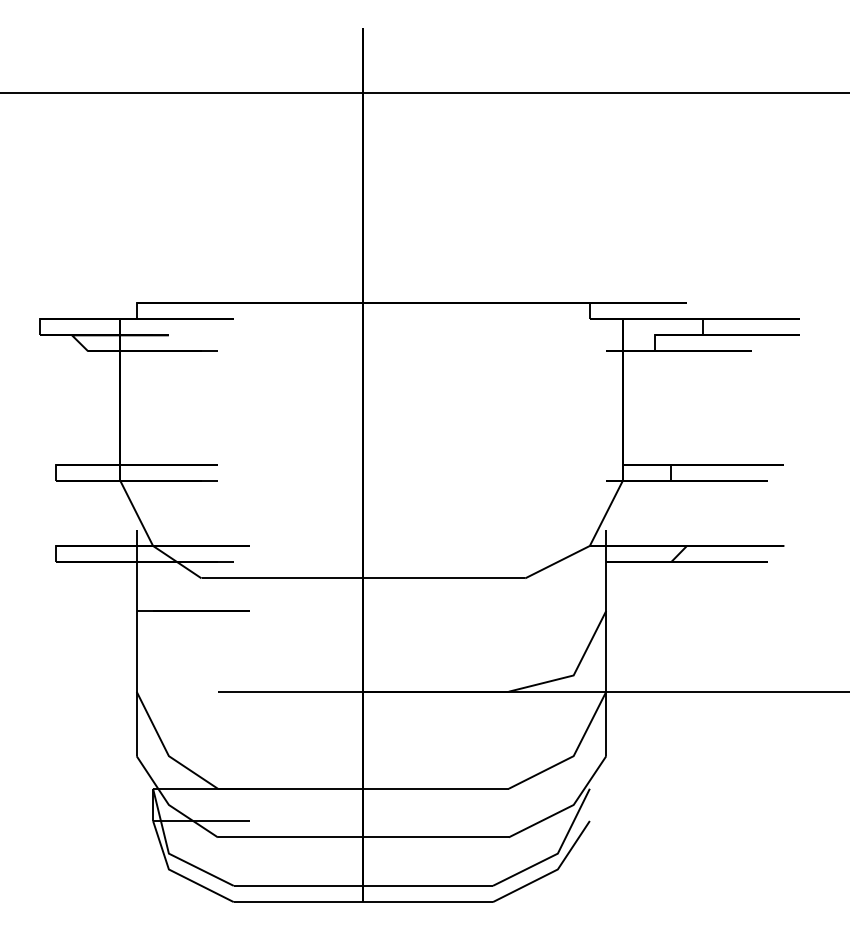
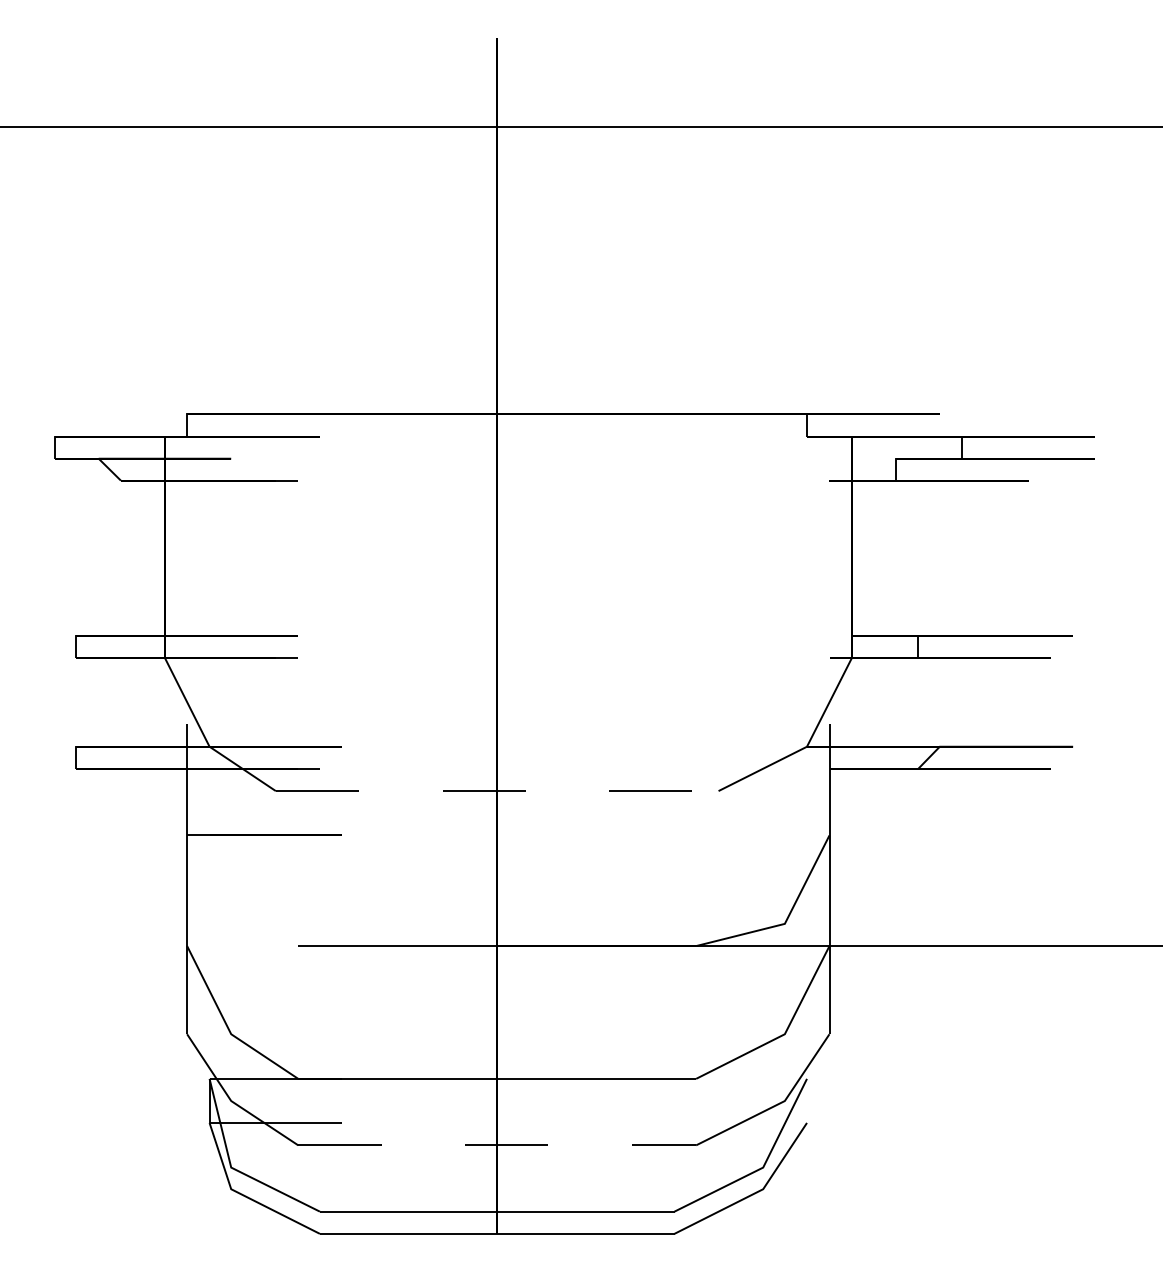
line: (363, 578) -> (497, 791), solid -> dashed
line: (363, 837) -> (497, 1145), solid -> dashed

